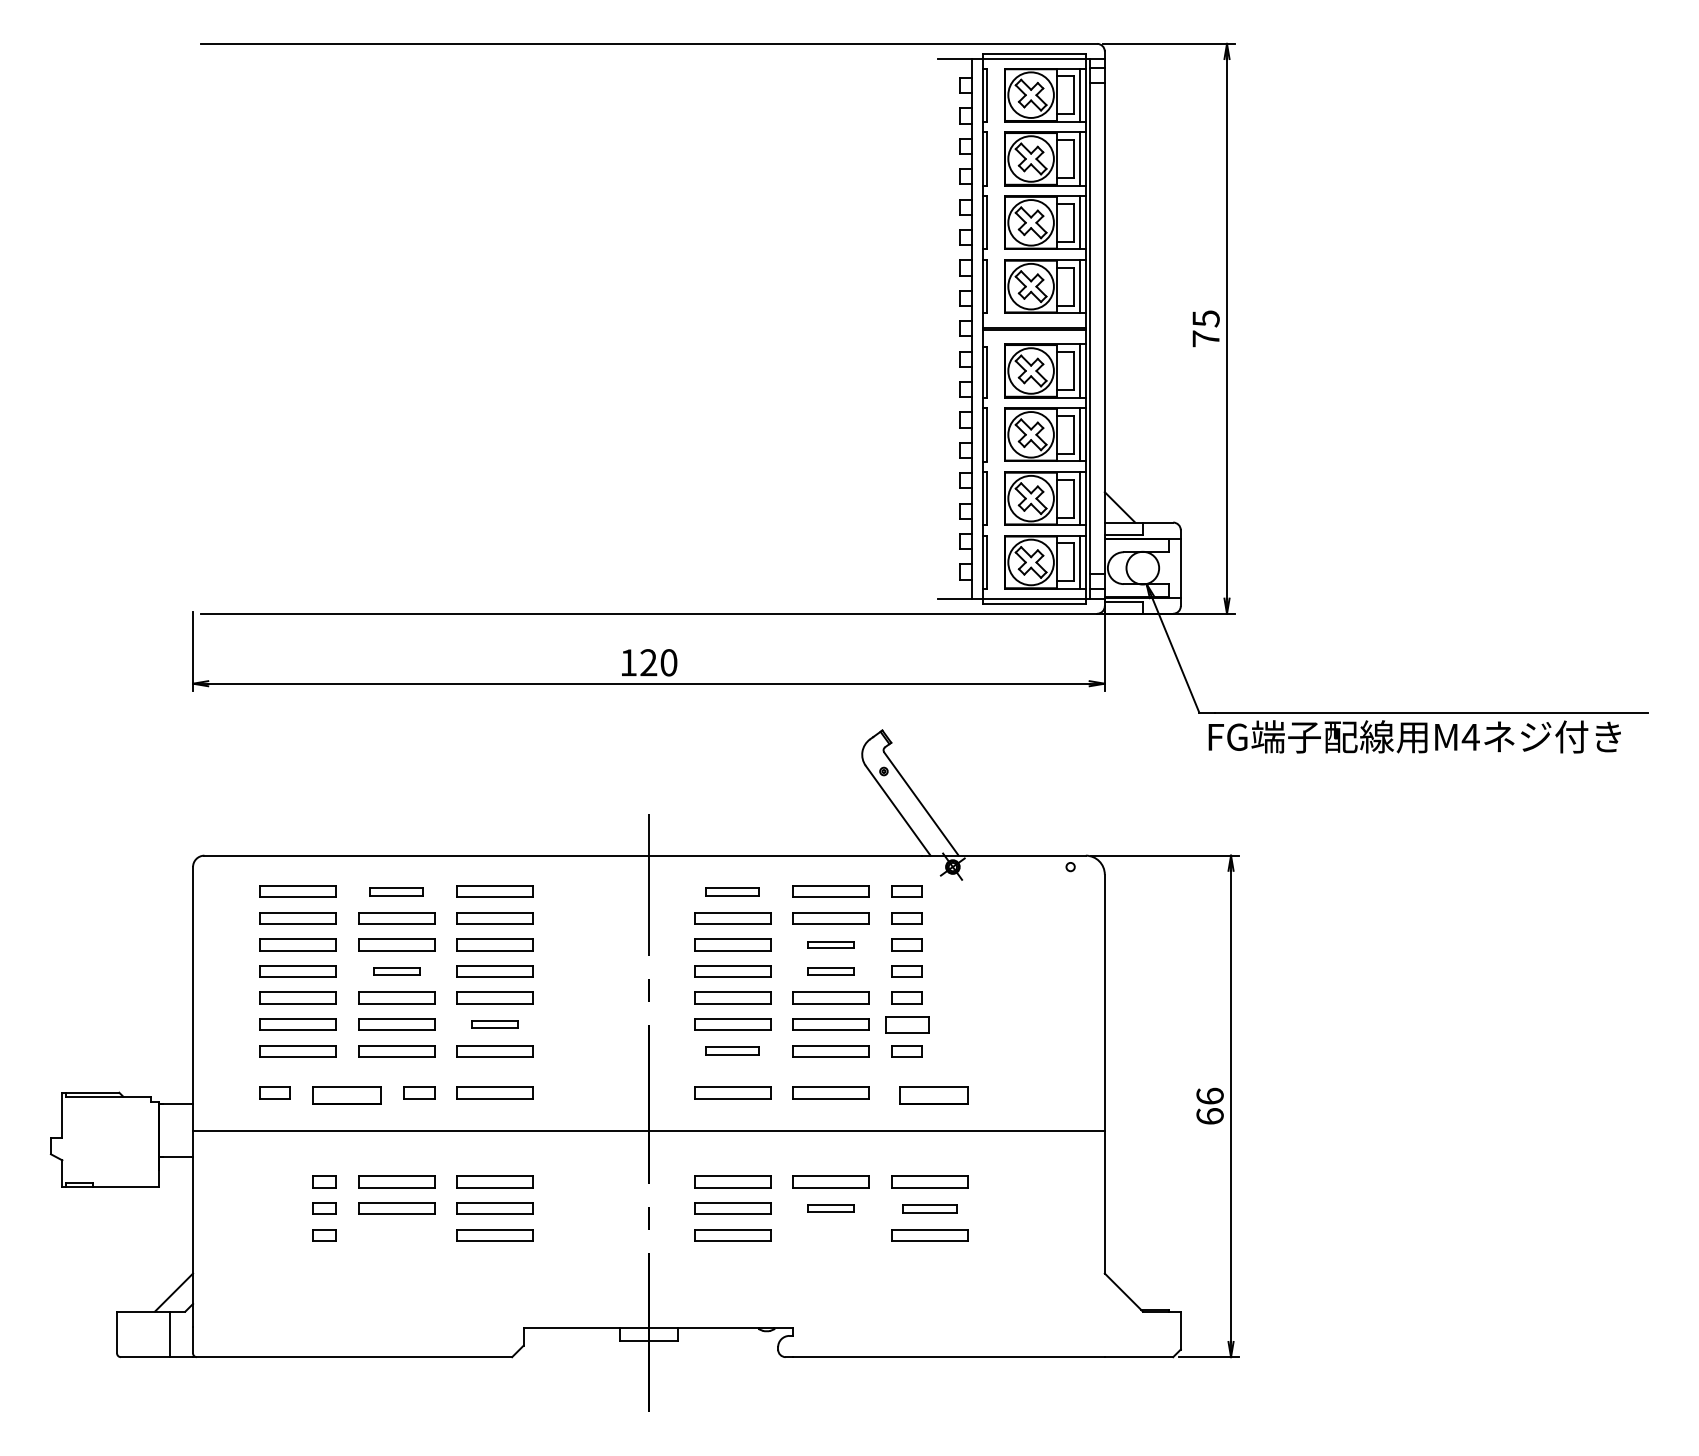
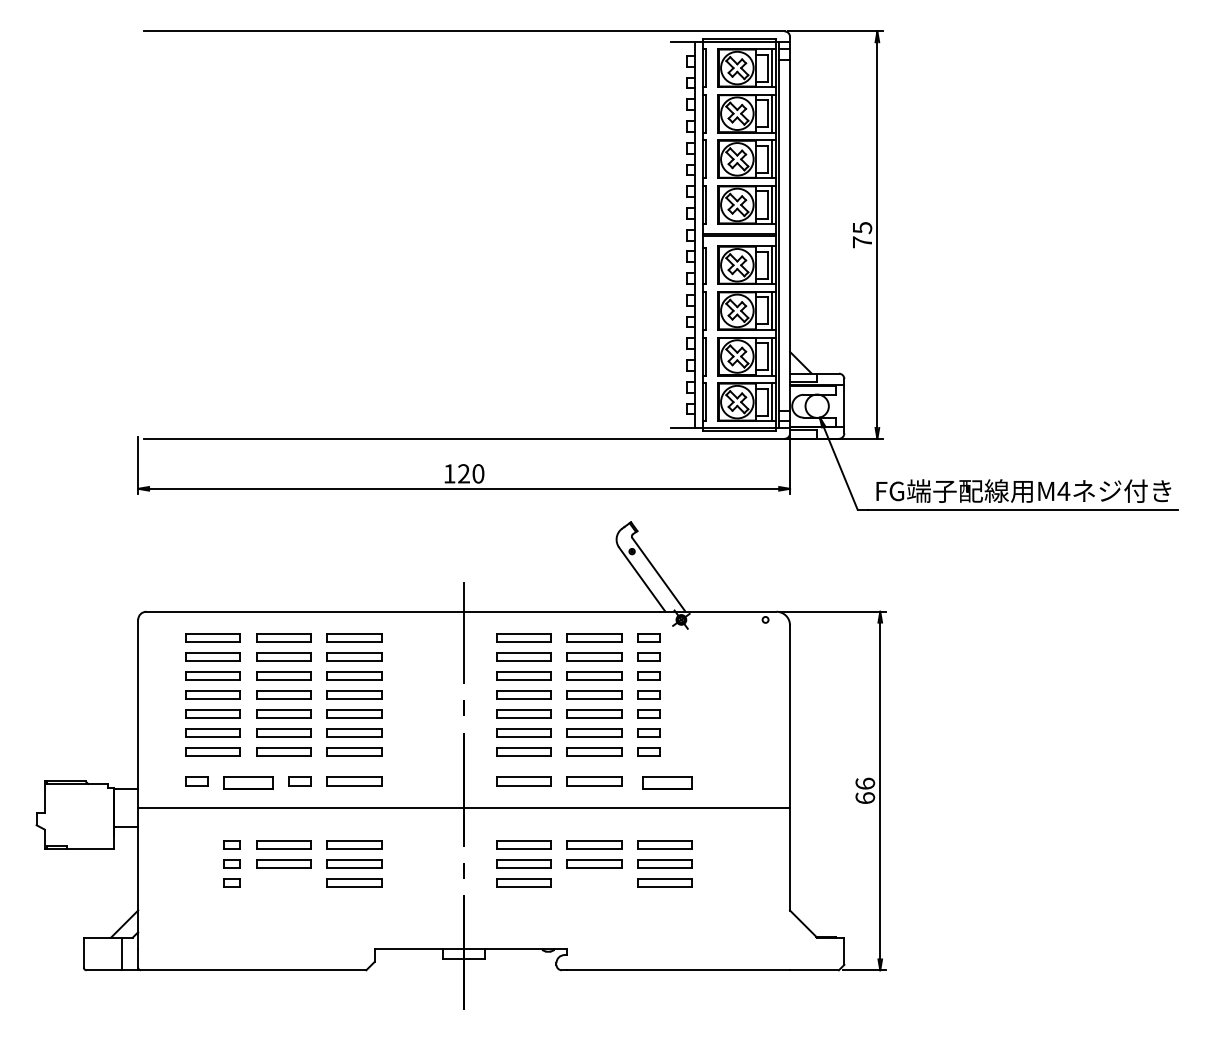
text: (1414, 736) -> (1023, 490), moved
part: (396, 891) -> (283, 637), size x1.43
part: (732, 891) -> (523, 637), size x1.43
part: (830, 944) -> (593, 675), size x1.67
part: (396, 971) -> (283, 694), size x1.67
part: (830, 971) -> (593, 694), size x1.67
part: (494, 1024) -> (353, 732), size x1.67
part: (906, 1024) -> (648, 732), size x0.71
part: (732, 1051) -> (523, 751), size x1.43
part: (830, 1208) -> (593, 864), size x1.67
part: (929, 1208) -> (664, 864), size x1.43

